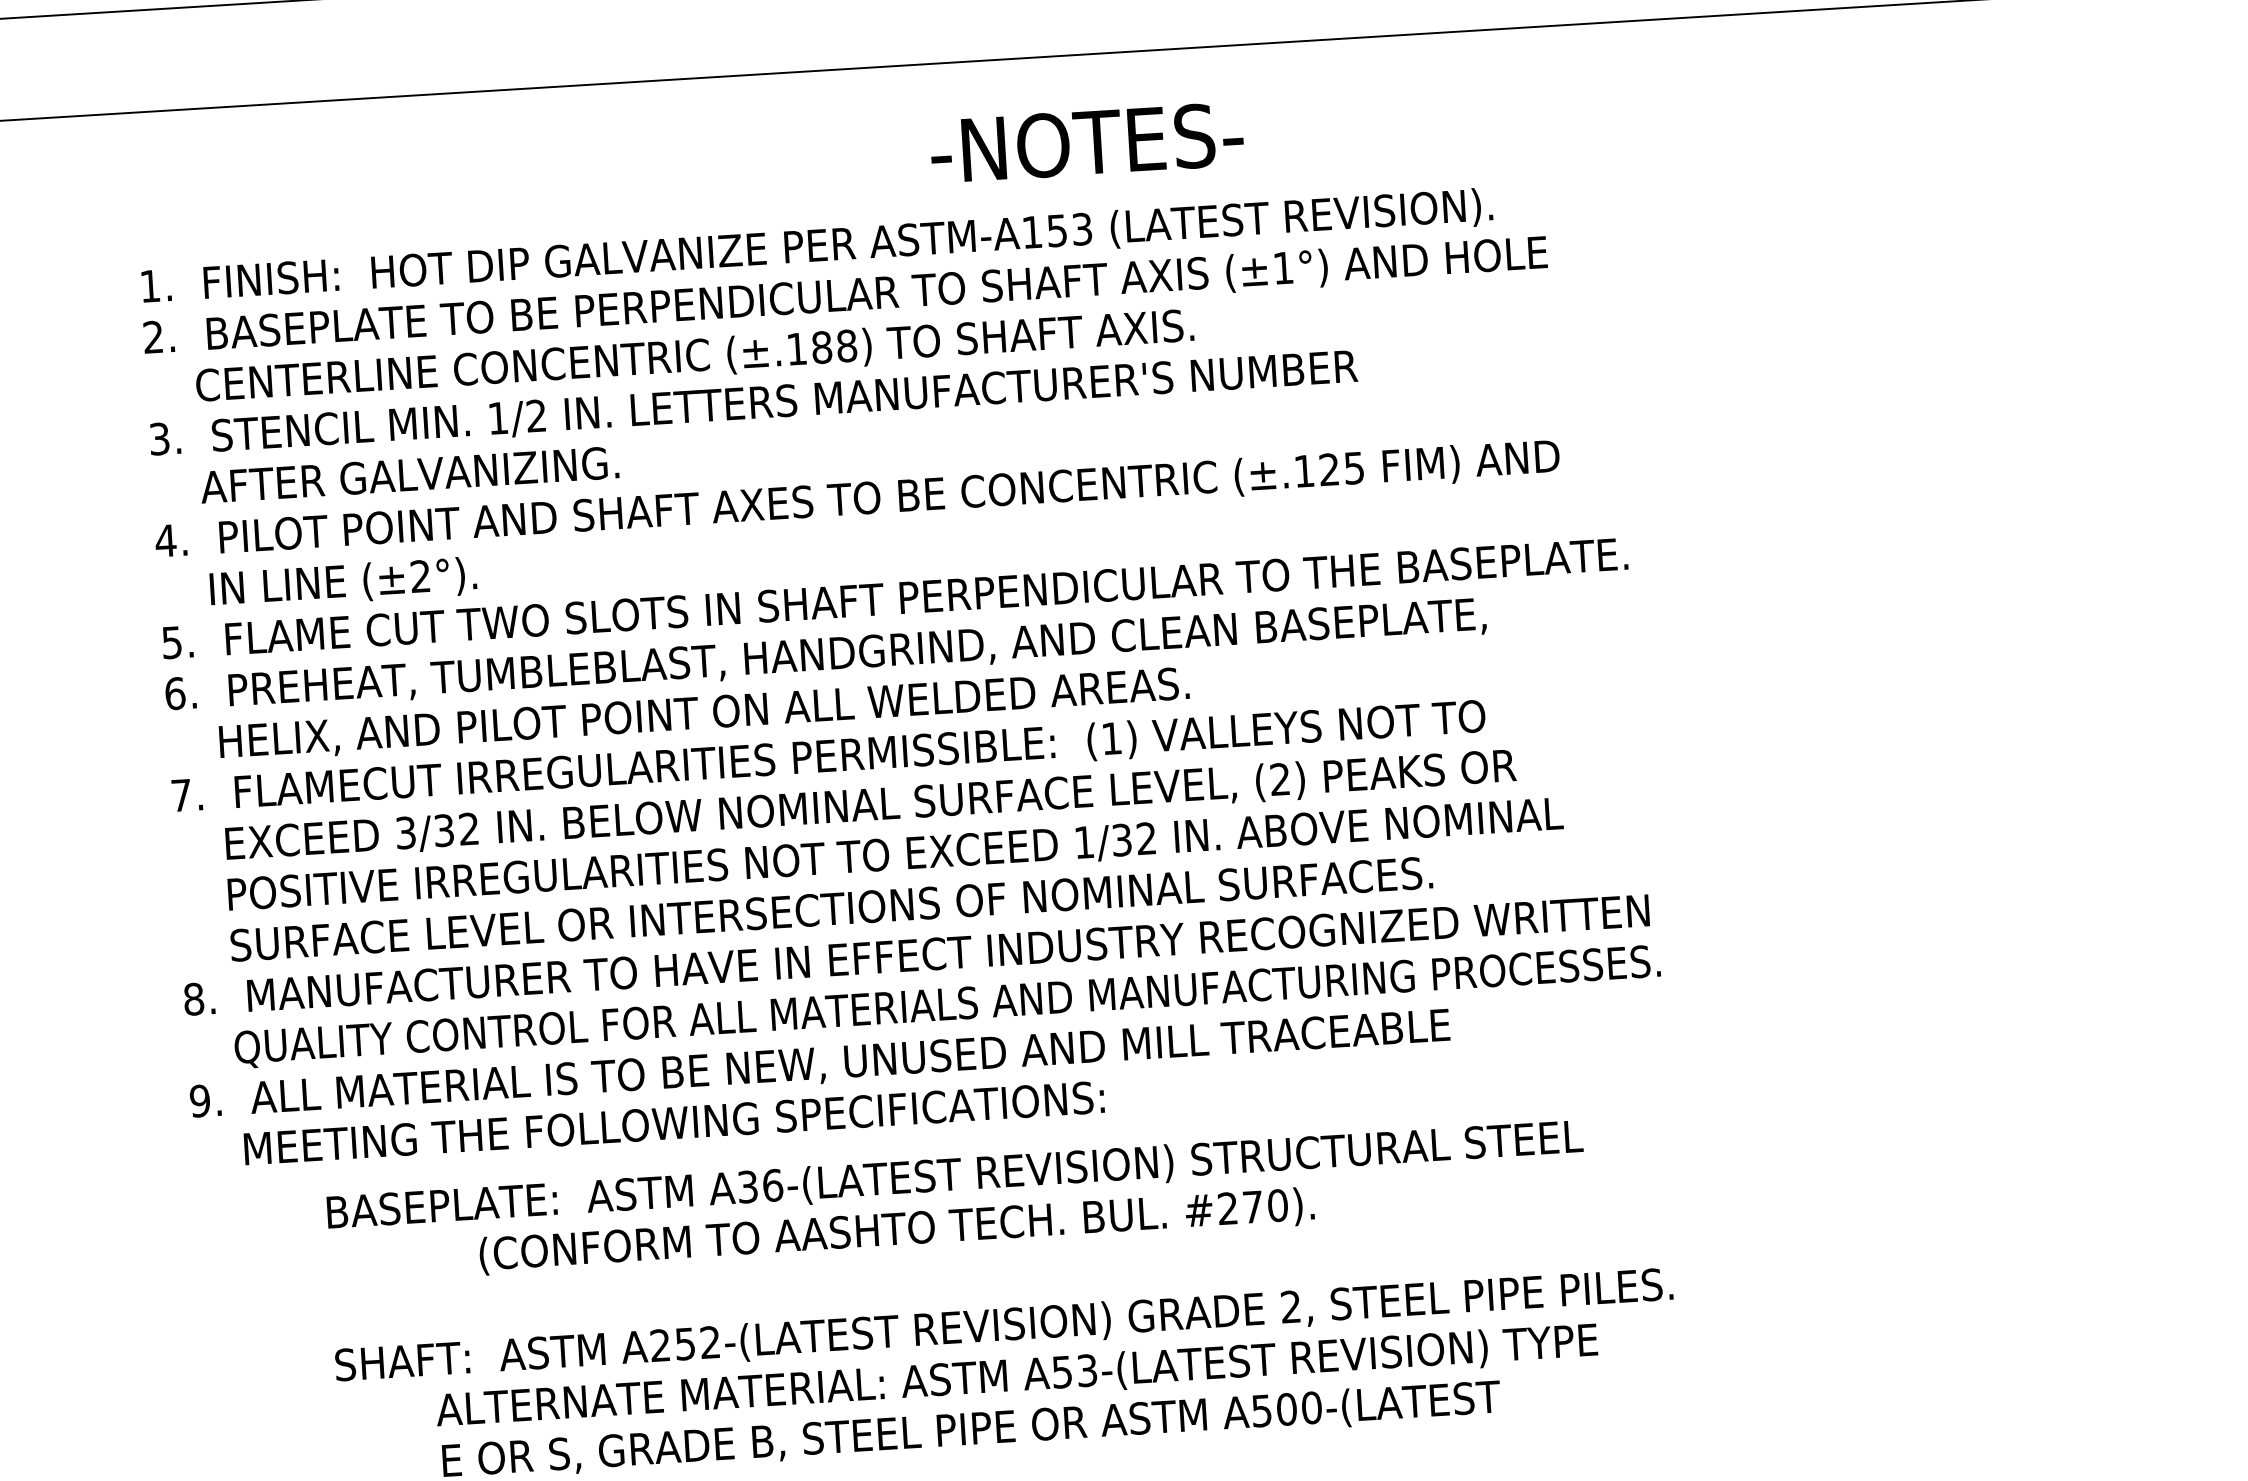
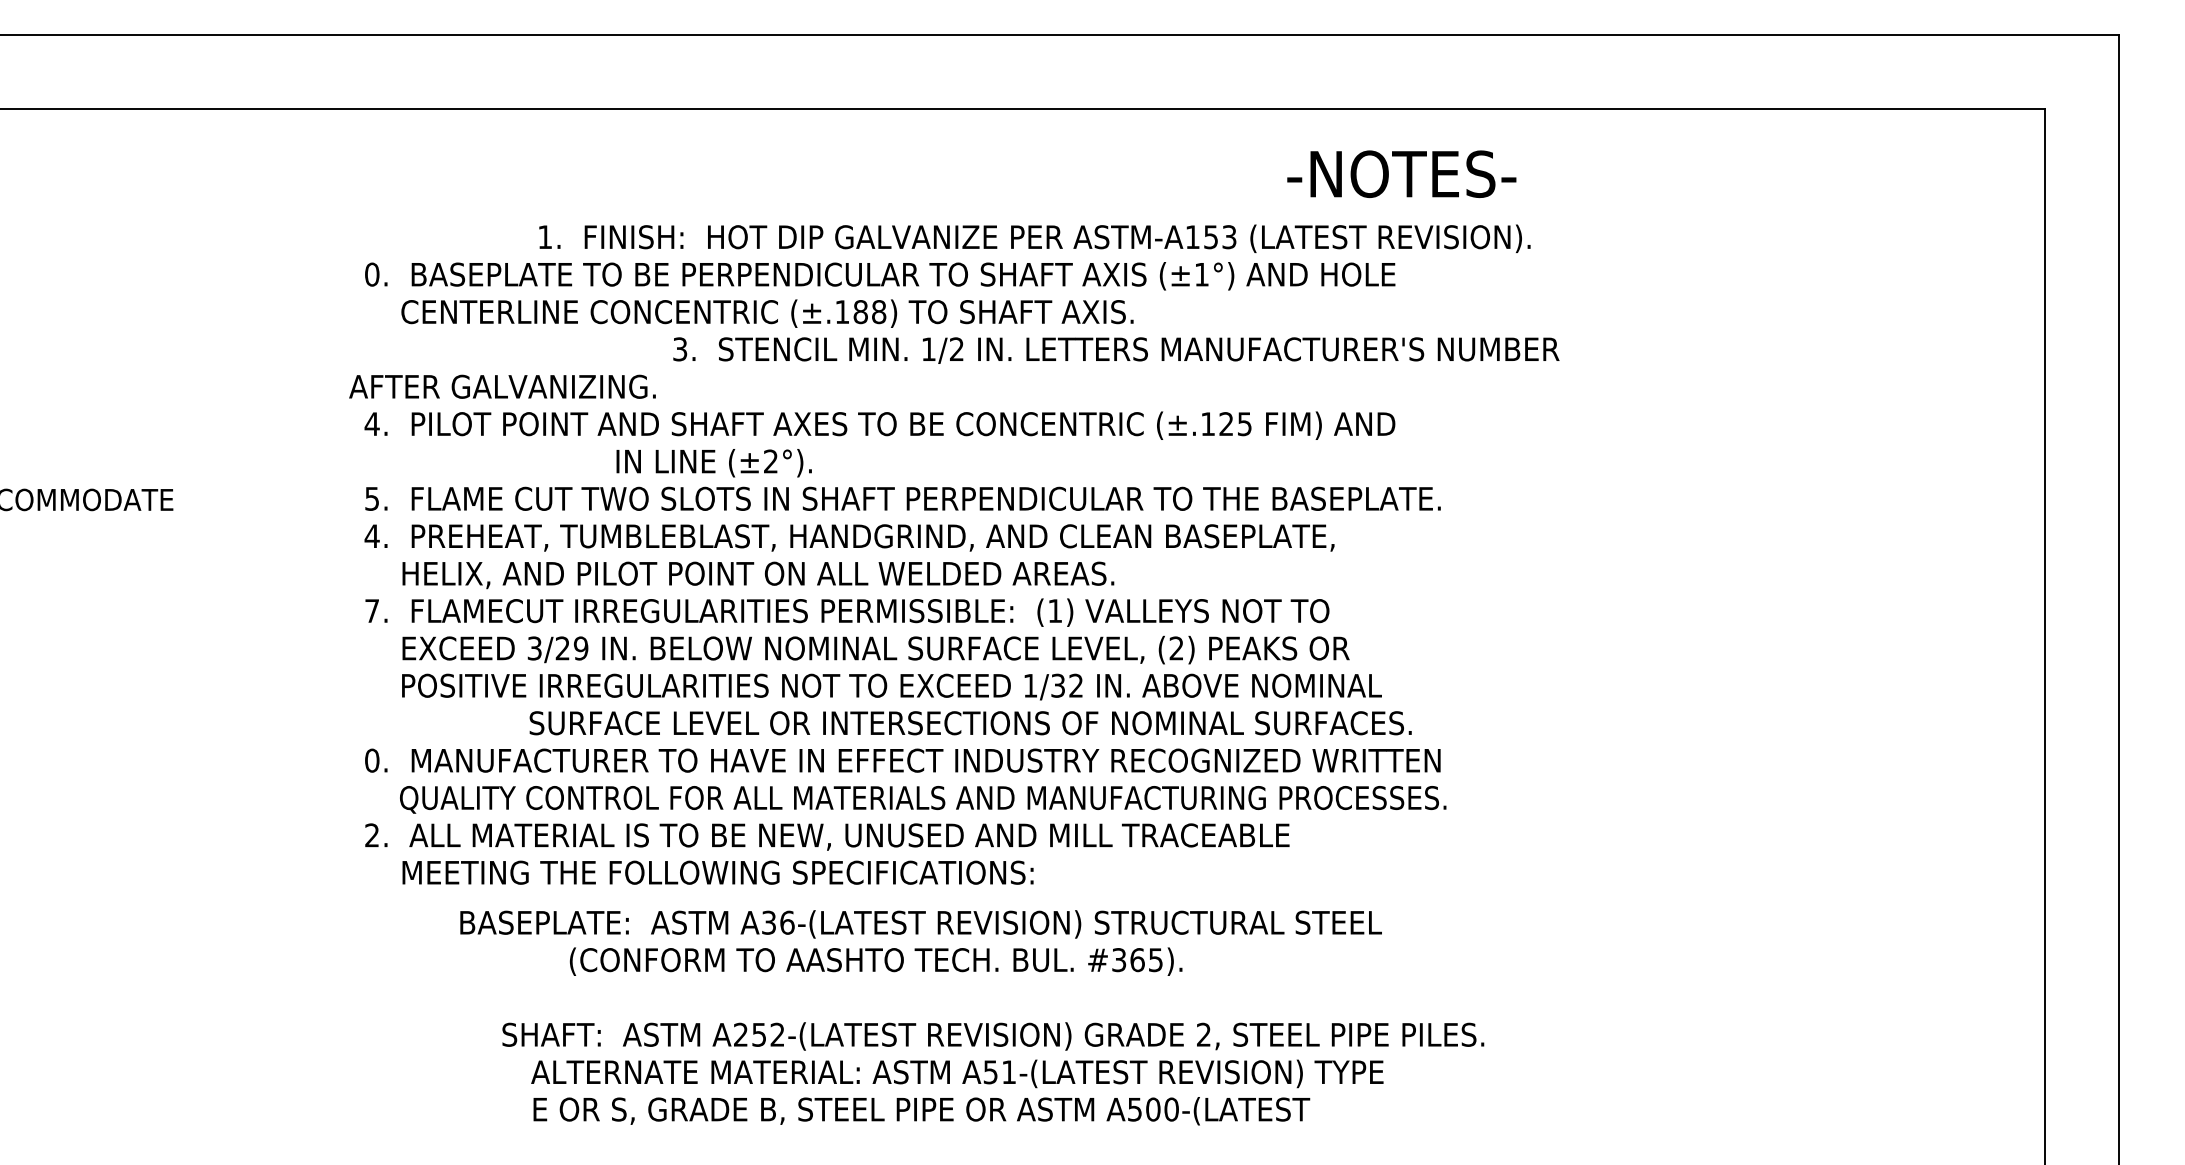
text: (1086, 141) -> (1401, 173), moved
text: (816, 247) -> (1034, 238), moved
text: (153, 337) -> (372, 274), 2. -> 0.
text: (753, 404) -> (1116, 350), moved
text: (409, 474) -> (502, 386), moved
text: (342, 583) -> (713, 463), moved
text: (174, 694) -> (371, 536), 6. -> 4.
text: (455, 829) -> (571, 648), 3/32 -> 3/29
text: (831, 909) -> (970, 723), moved
text: (194, 999) -> (372, 760), 8. -> 0.
text: (200, 1101) -> (372, 835), 9. -> 2.
text: (1252, 1207) -> (1137, 960), #270). -> #365).
text: (1004, 1326) -> (993, 1036), moved
text: (1086, 1370) -> (1008, 1072), A53-(LATEST -> A51-(LATEST

